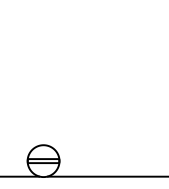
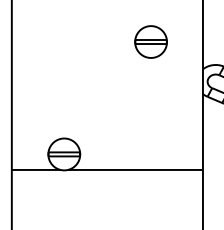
part: (129, 48) -> (150, 41), added

